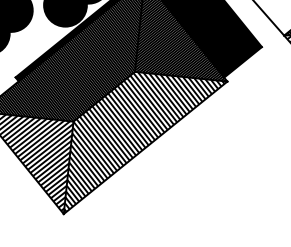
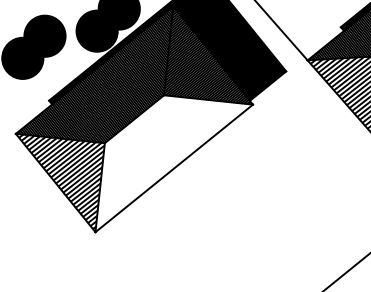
hatch: (144, 141) -> (173, 162), removed

